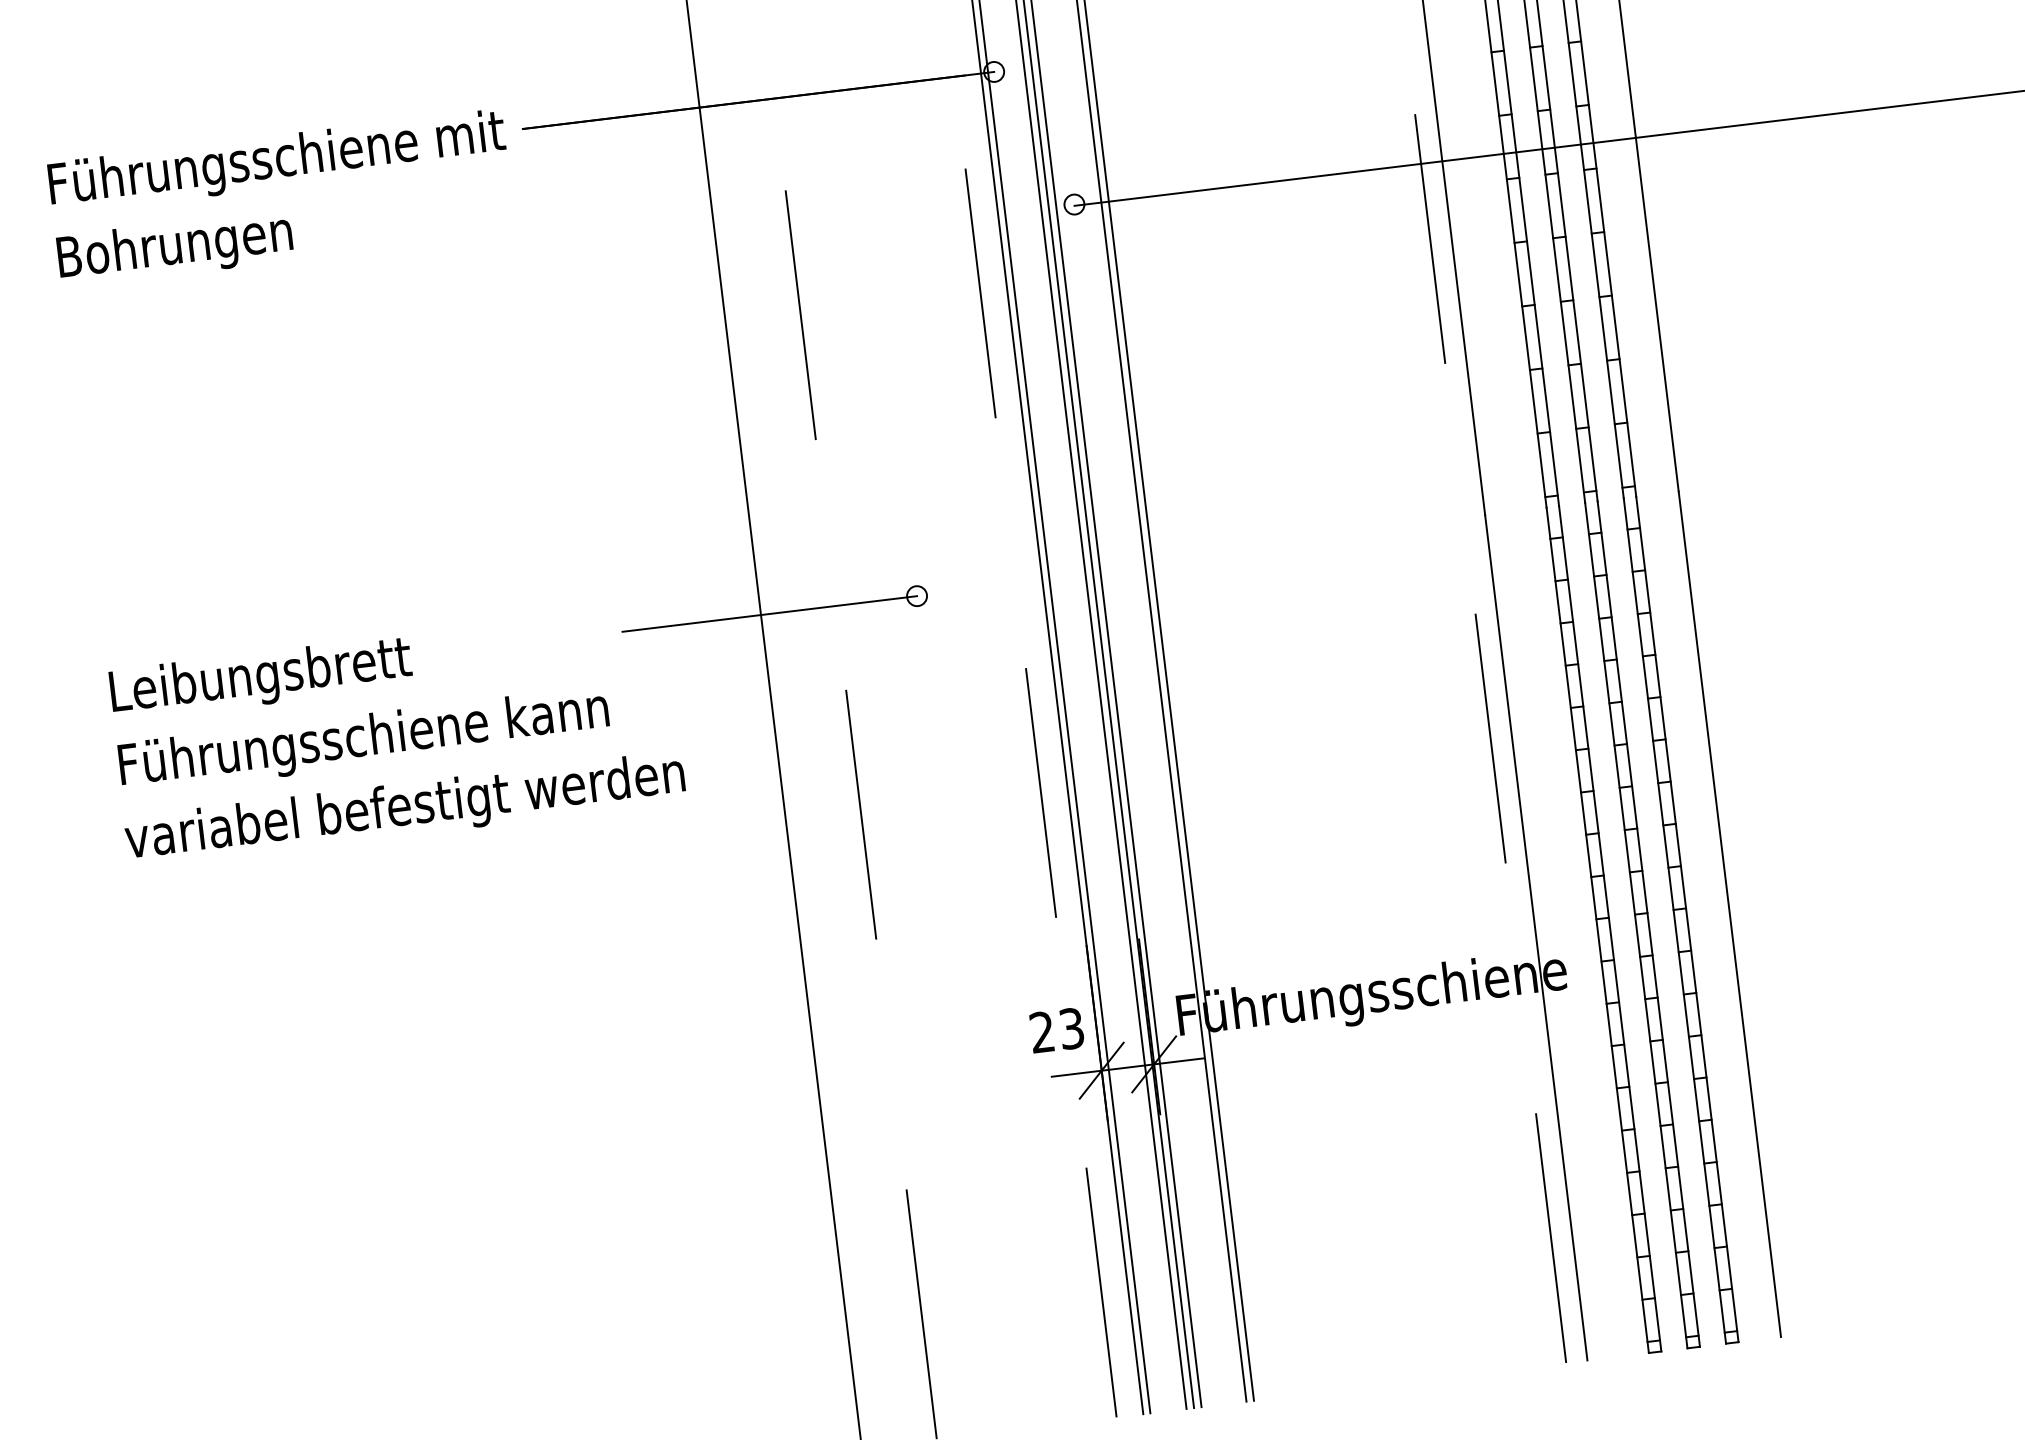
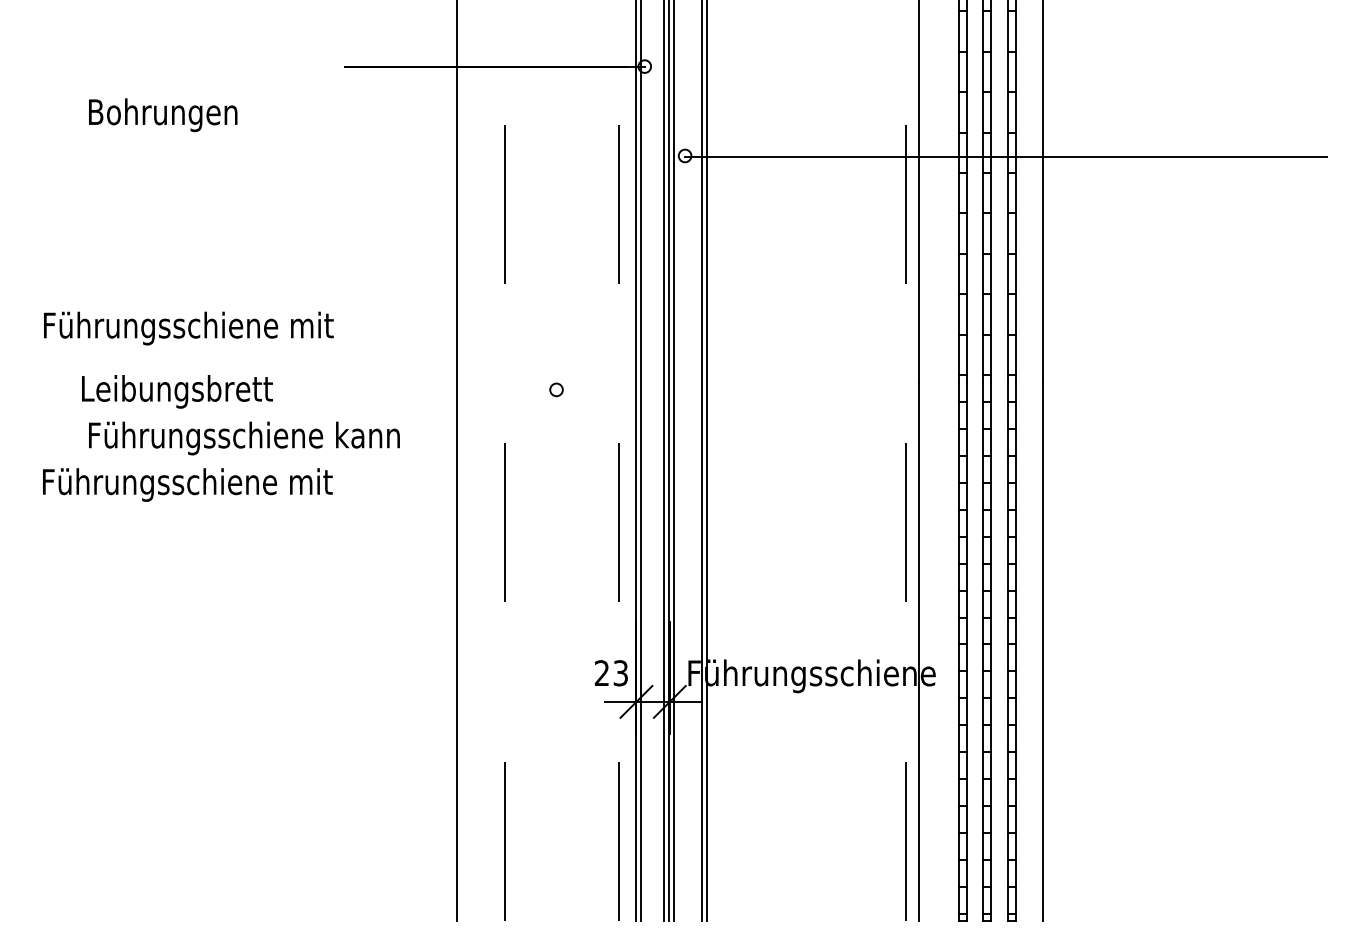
text: (276, 161) -> (188, 328), moved
text: (175, 248) -> (163, 115), moved
line: (769, 613) -> (462, 389), removed
text: (261, 678) -> (177, 391), moved
text: (364, 740) -> (244, 438), moved
text: (404, 808) -> (218, 484), variabel befestigt werden -> Führungsschiene mit

